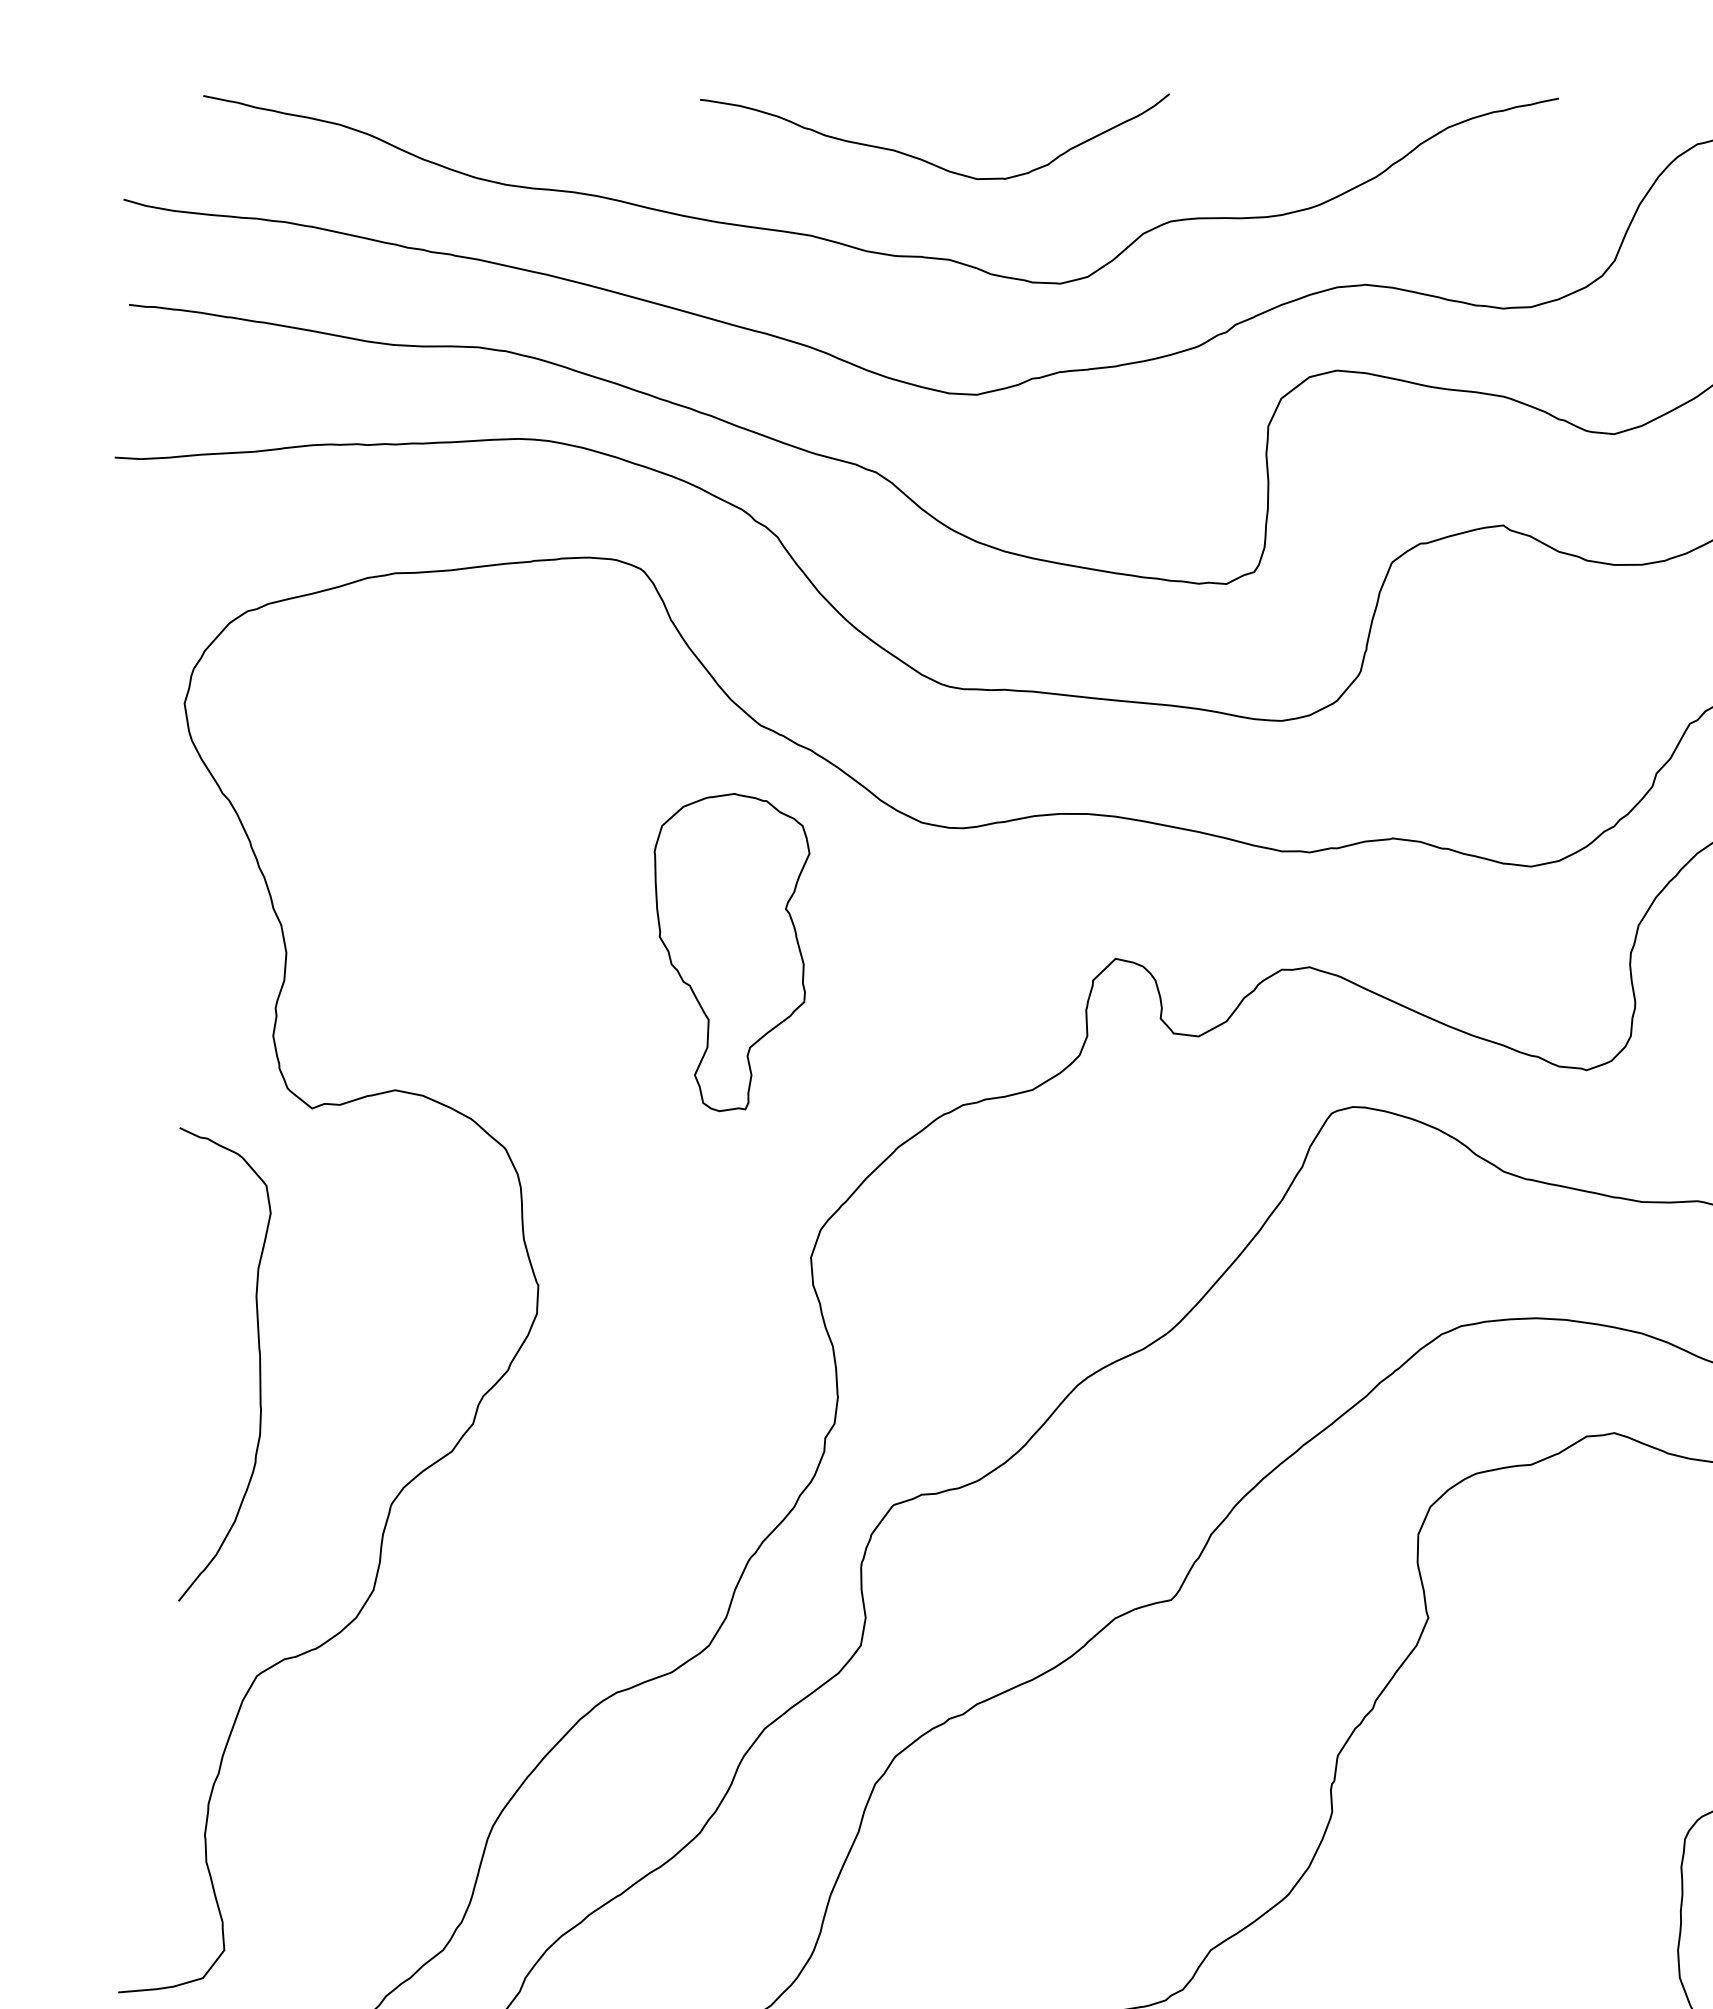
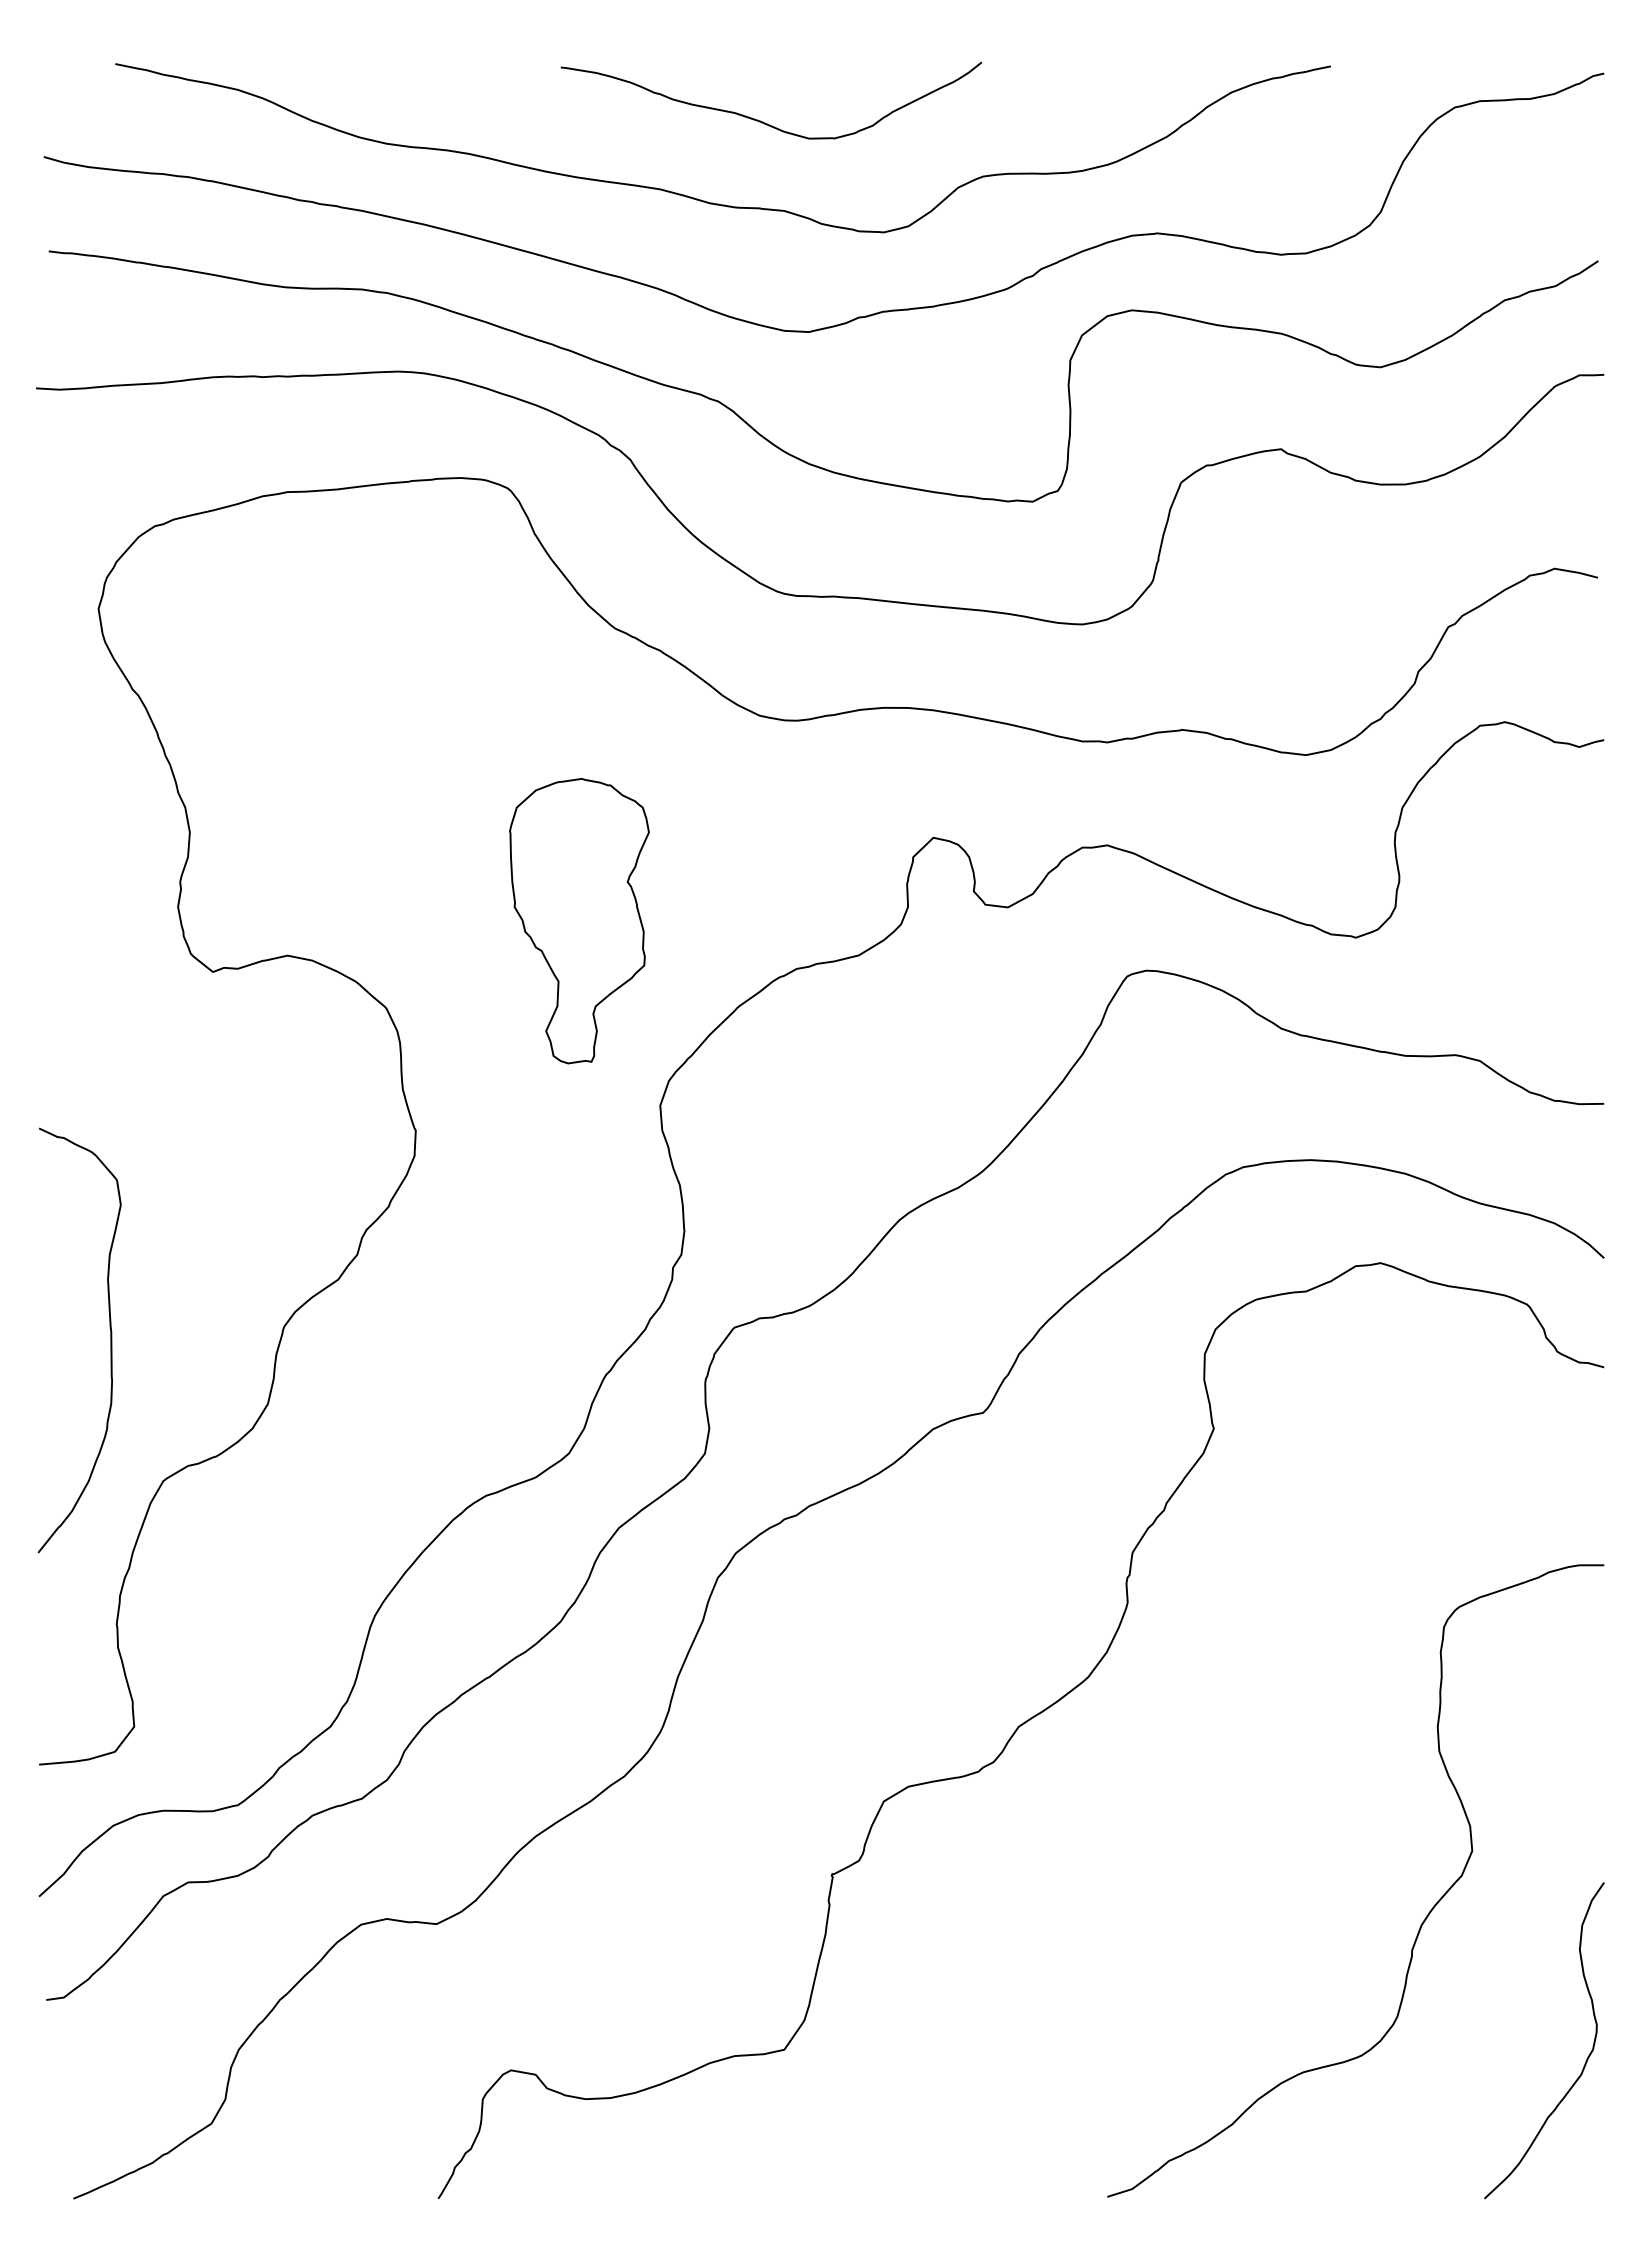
part: (732, 952) -> (579, 921), moved
curve: (259, 1364) -> (110, 1340), moved

